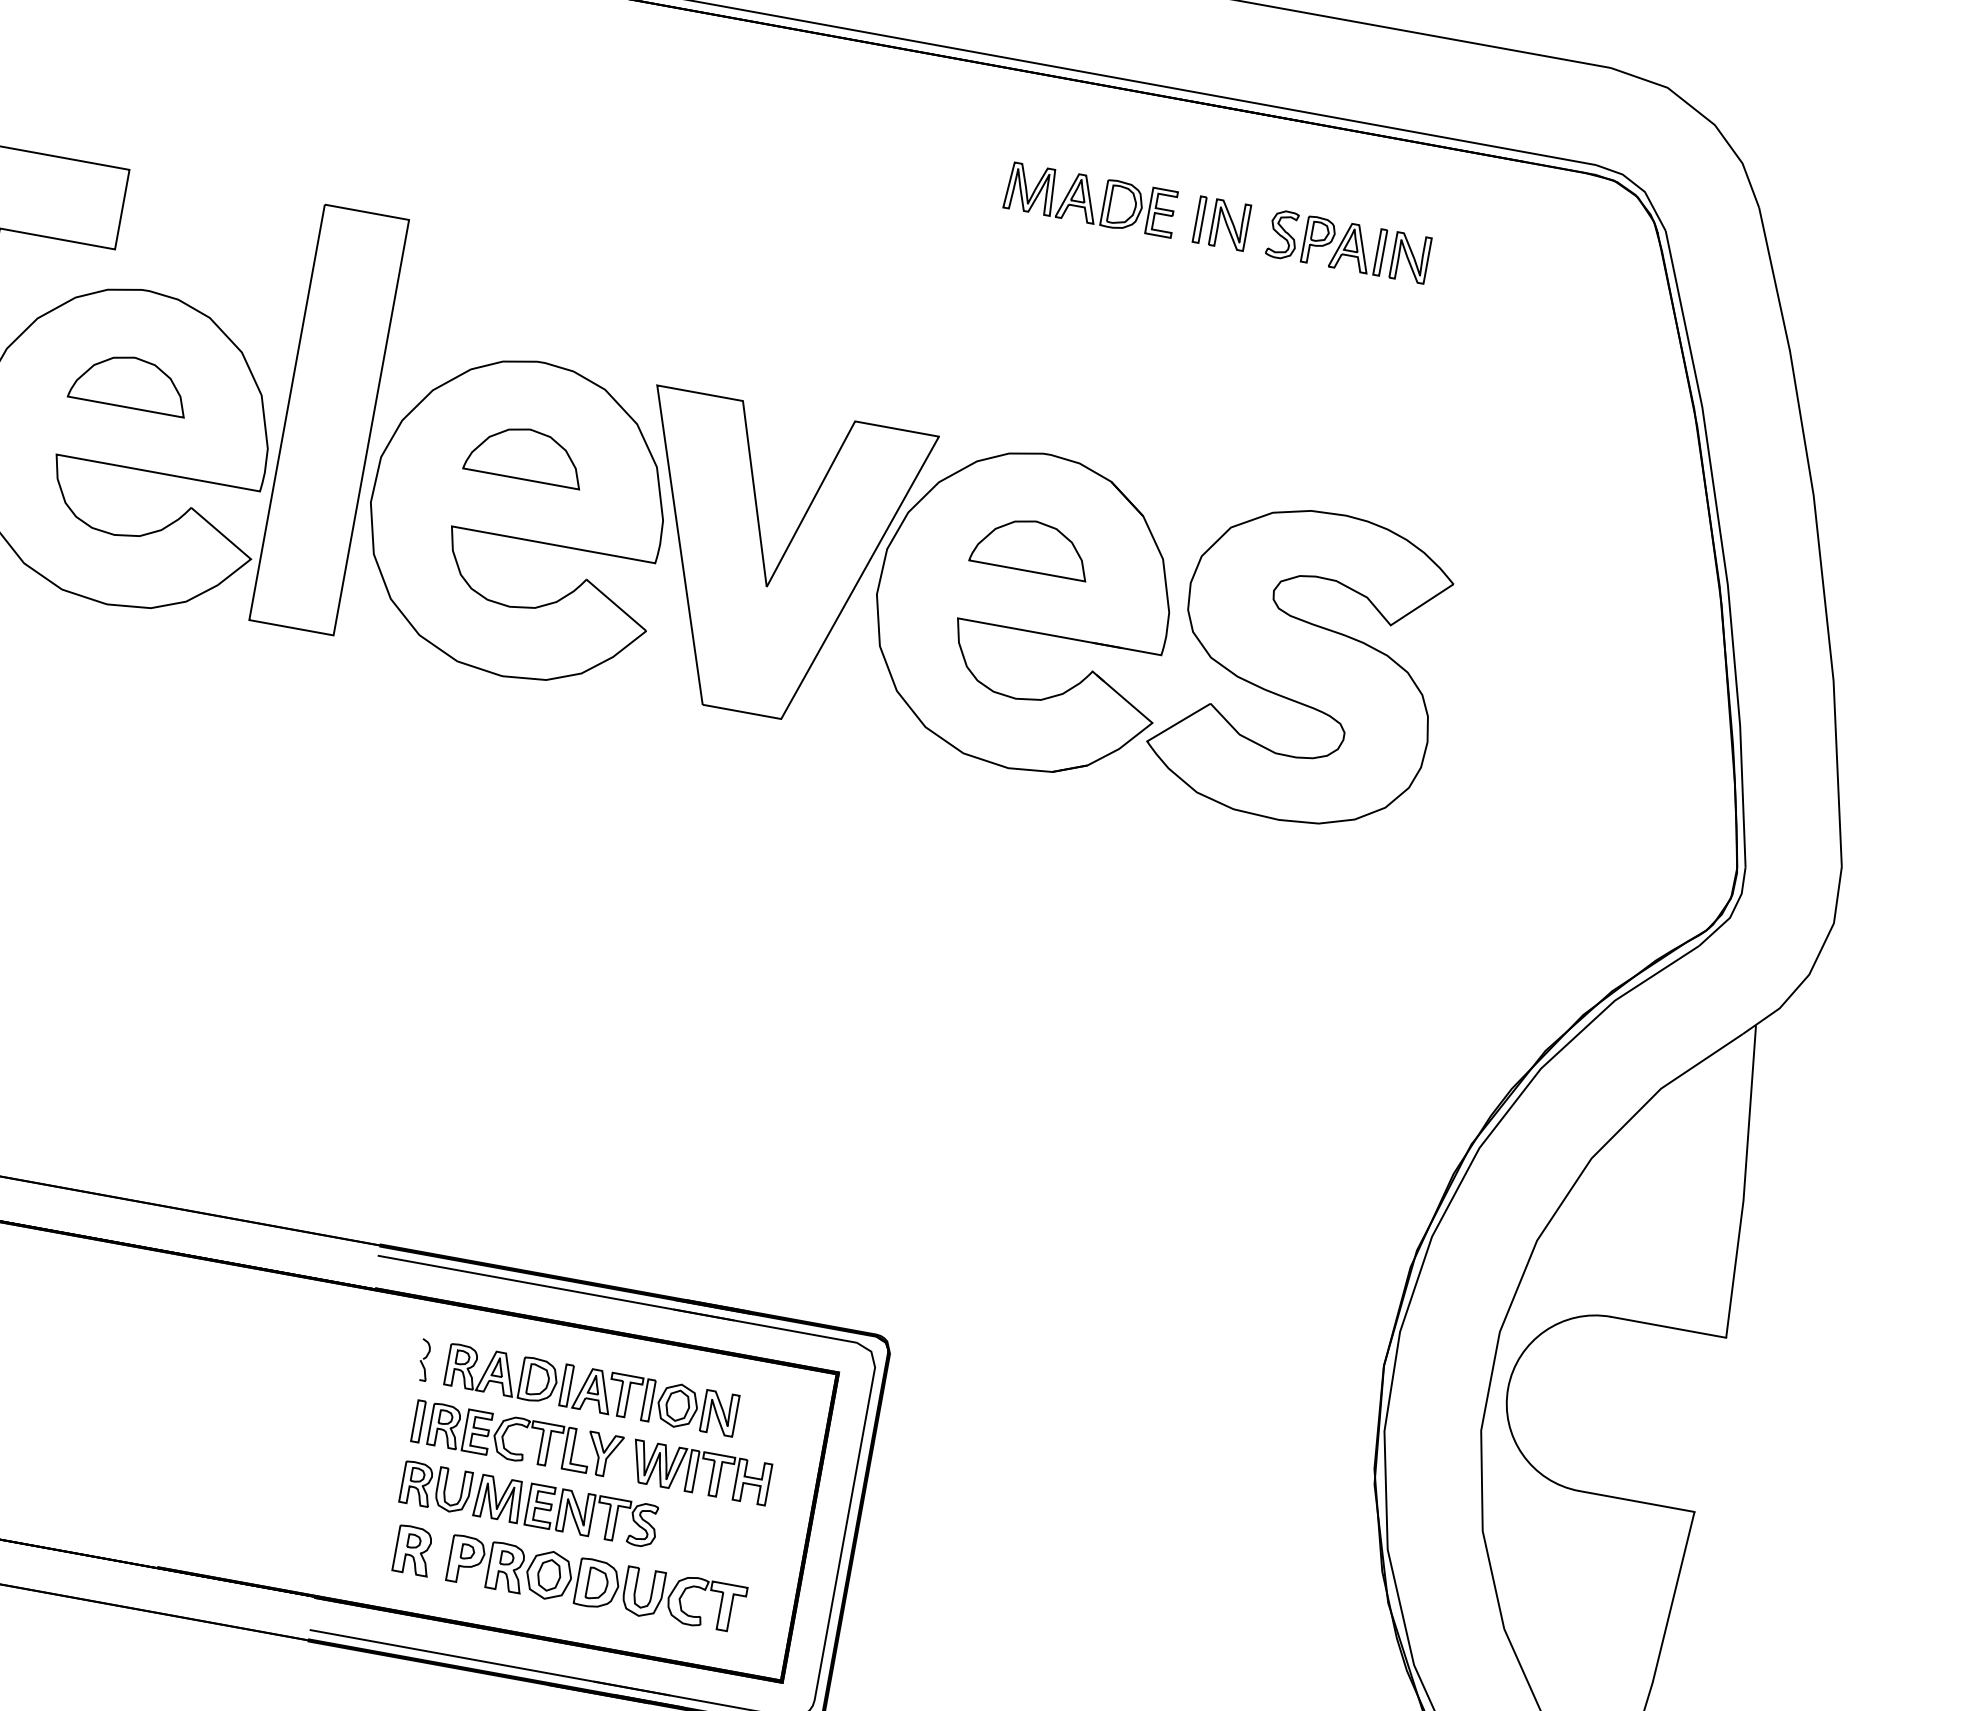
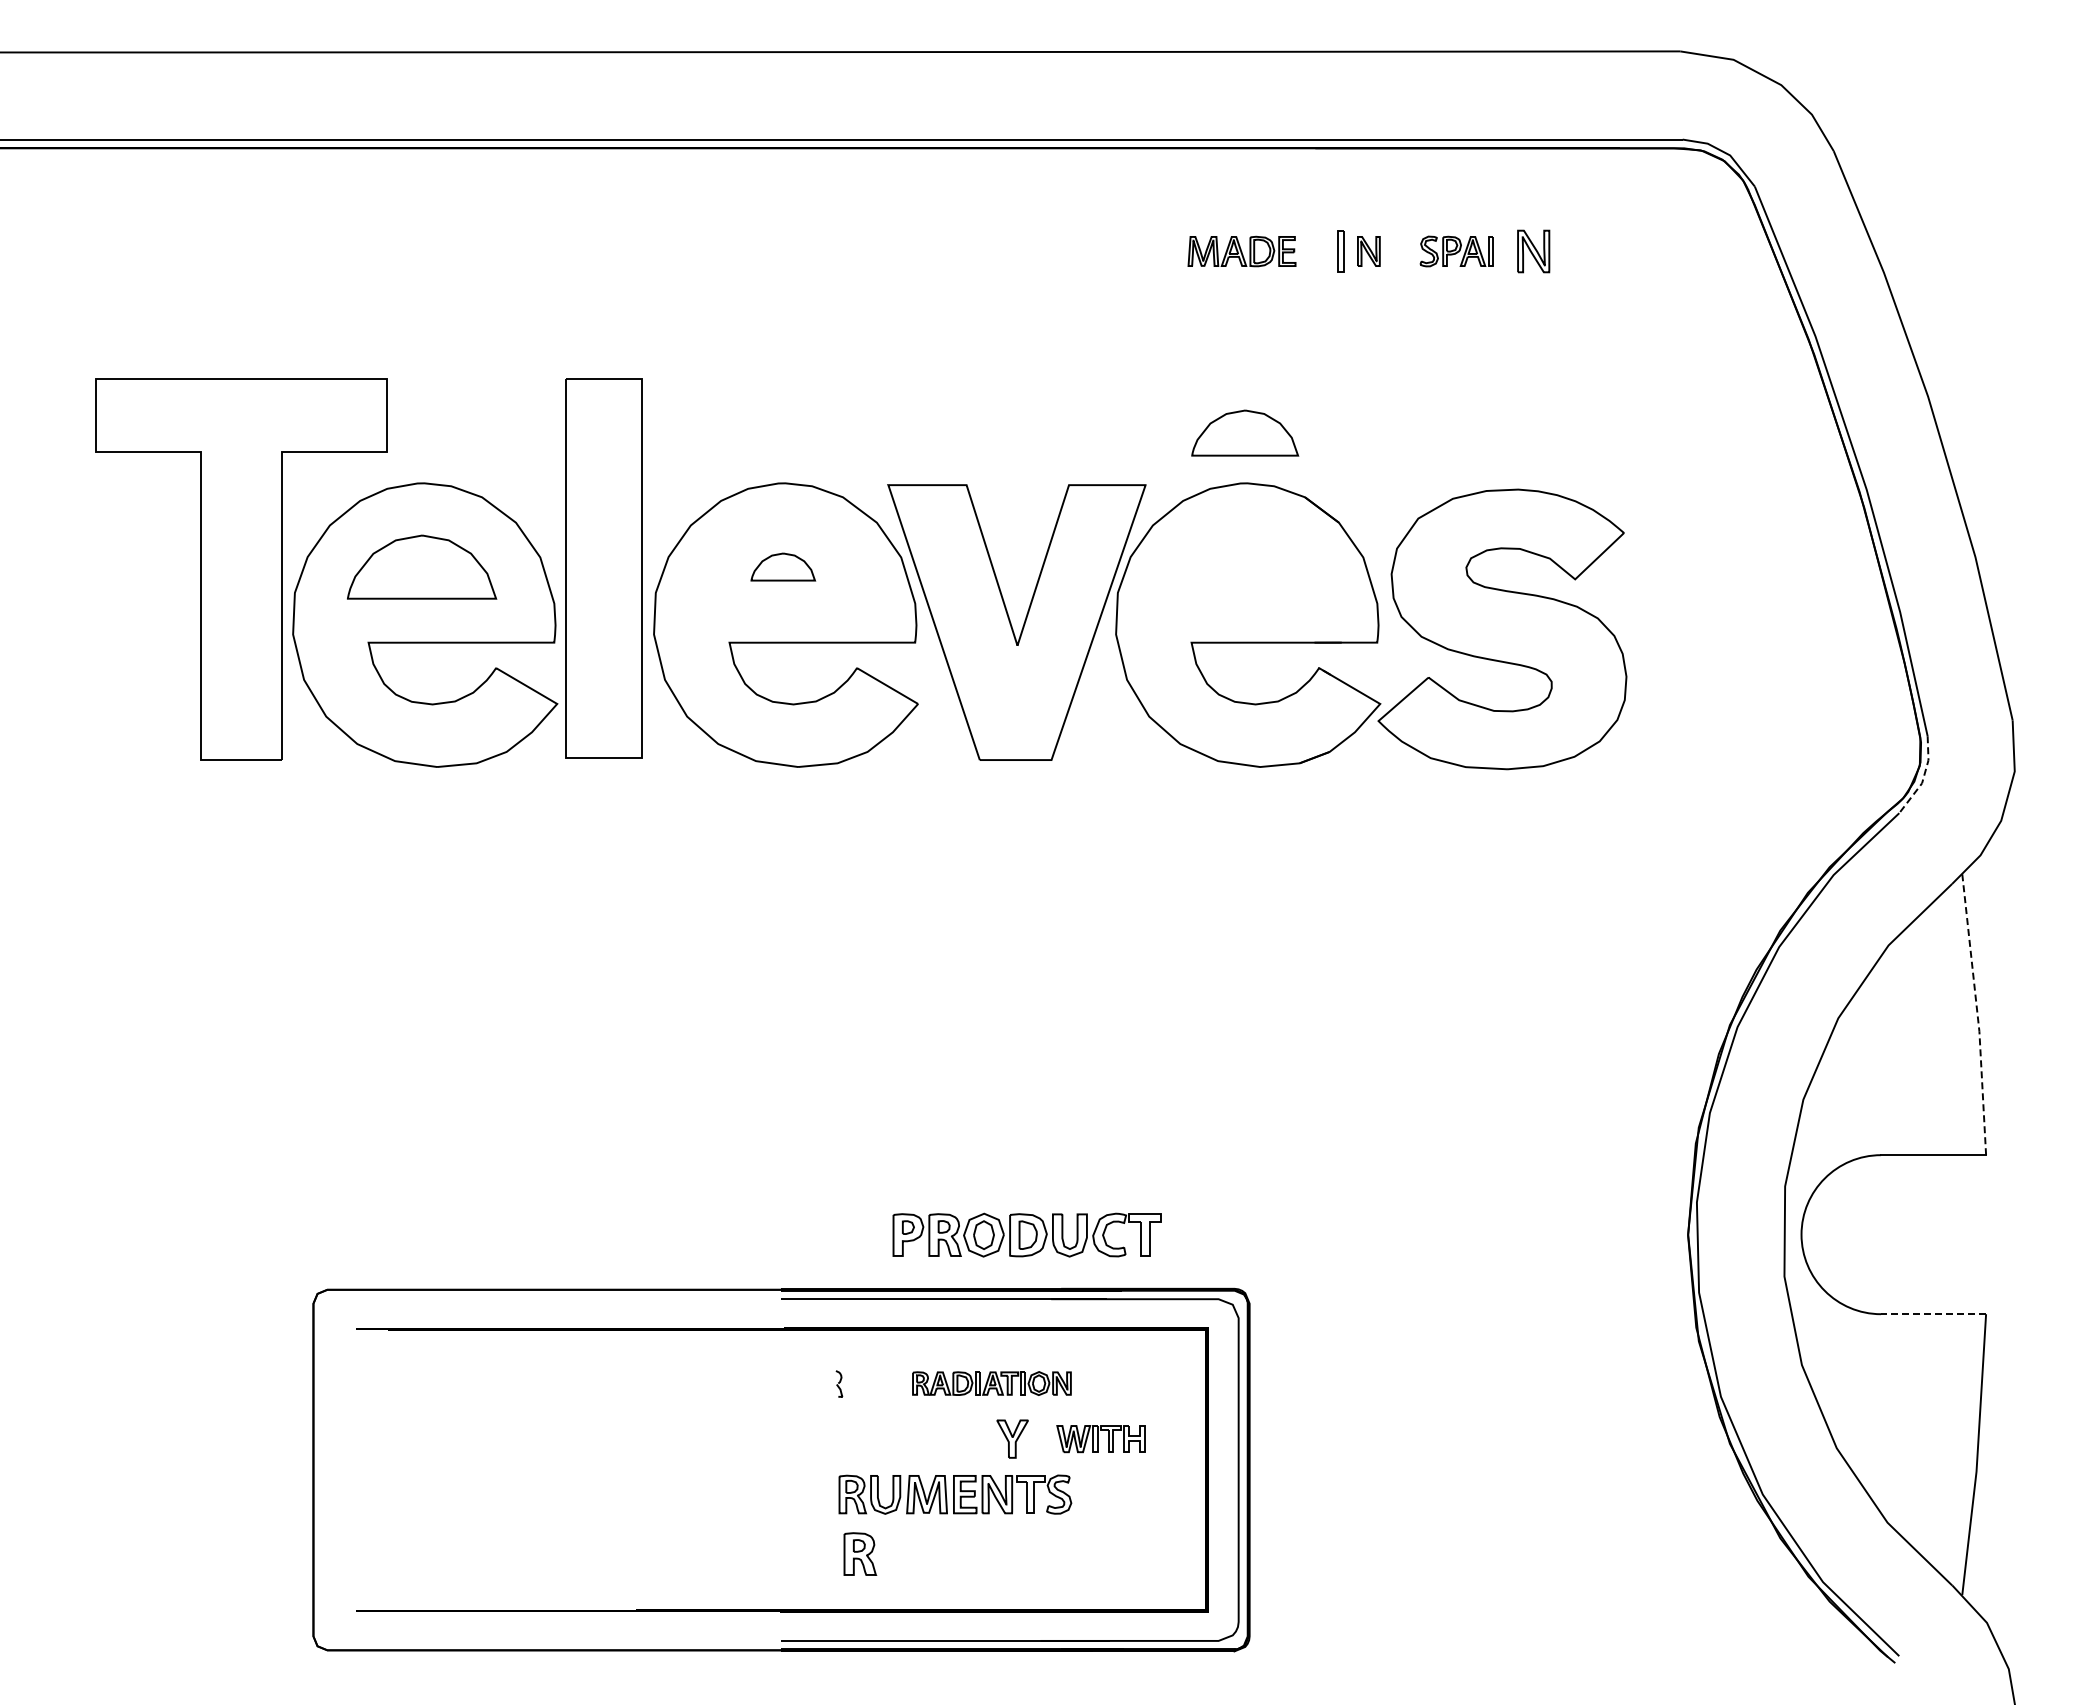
part: (1090, 199) -> (1241, 251), size x0.7
part: (1229, 225) -> (1368, 251), size x0.7
part: (1326, 242) -> (1456, 251), size x0.7
part: (130, 381) -> (422, 566), size x1.4
part: (526, 453) -> (783, 566), size x0.6
part: (1032, 545) -> (1245, 432), moved
line: (1732, 911) -> (1923, 777), solid -> dashed
line: (1744, 1183) -> (1977, 1015), solid -> dashed
part: (424, 1359) -> (839, 1383), size x0.7
part: (591, 1389) -> (991, 1383), size x0.6
part: (501, 1436) -> (919, 1439), removed
part: (699, 1471) -> (1100, 1438), size x0.7
line: (1636, 1501) -> (1933, 1314), solid -> dashed
part: (595, 1583) -> (1026, 1234), moved

